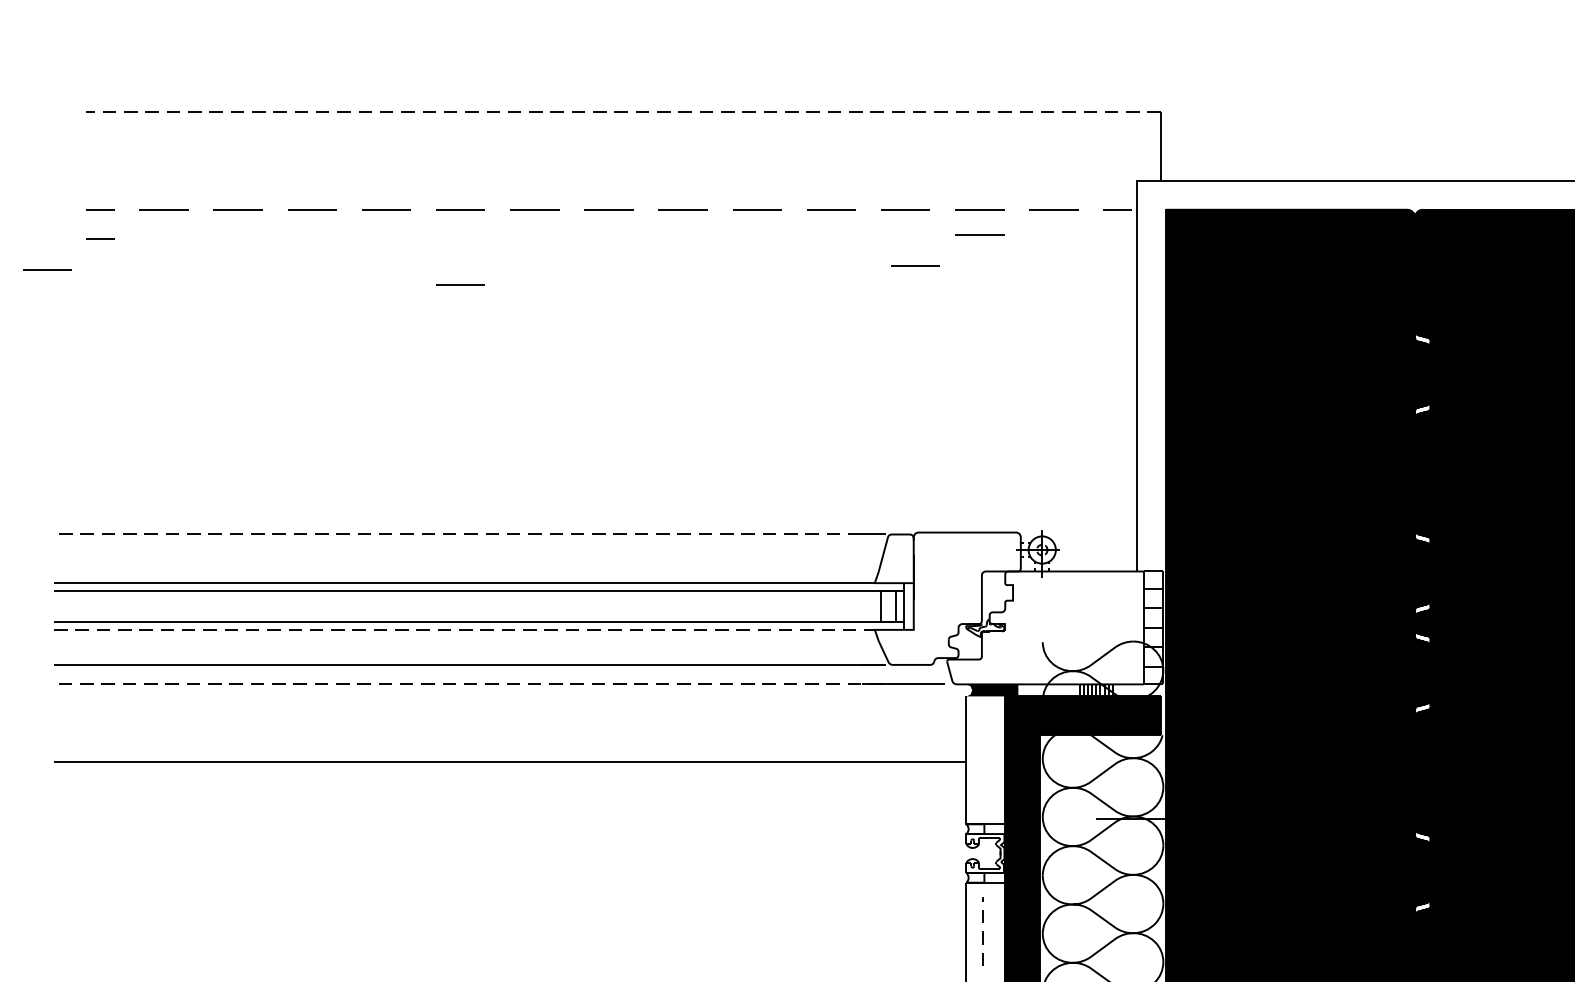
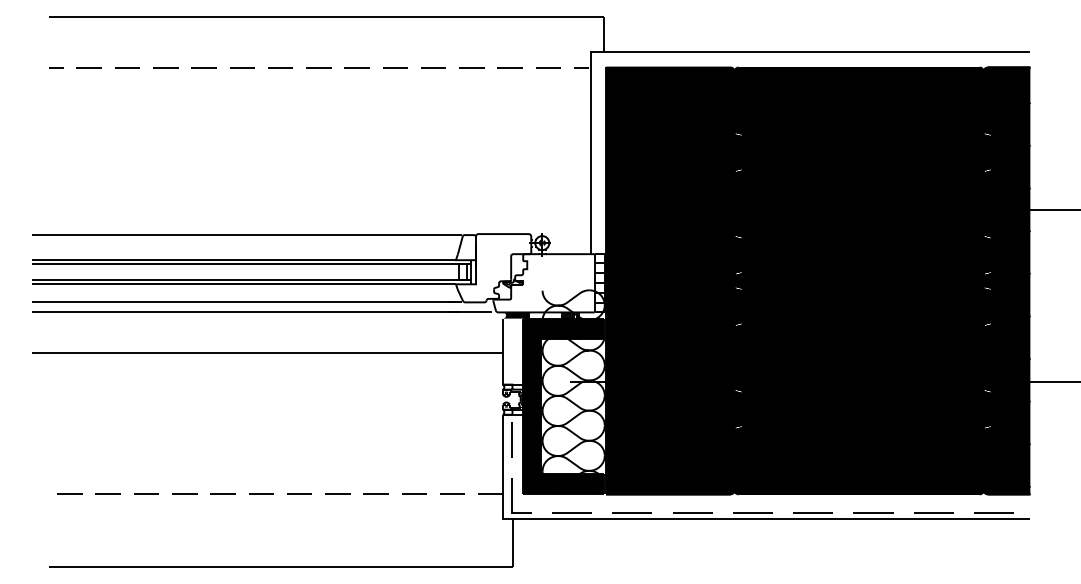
line: (622, 112) -> (325, 17), dashed -> solid
line: (978, 234) -> (509, 80), removed
line: (100, 238) -> (56, 82), removed
line: (914, 265) -> (476, 96), removed
line: (46, 269) -> (28, 98), removed
line: (461, 285) -> (242, 106), removed
line: (457, 535) -> (240, 235), dashed -> solid
line: (466, 630) -> (245, 284), dashed -> solid
line: (468, 684) -> (246, 312), dashed -> solid
line: (982, 930) -> (511, 439), dashed -> solid

